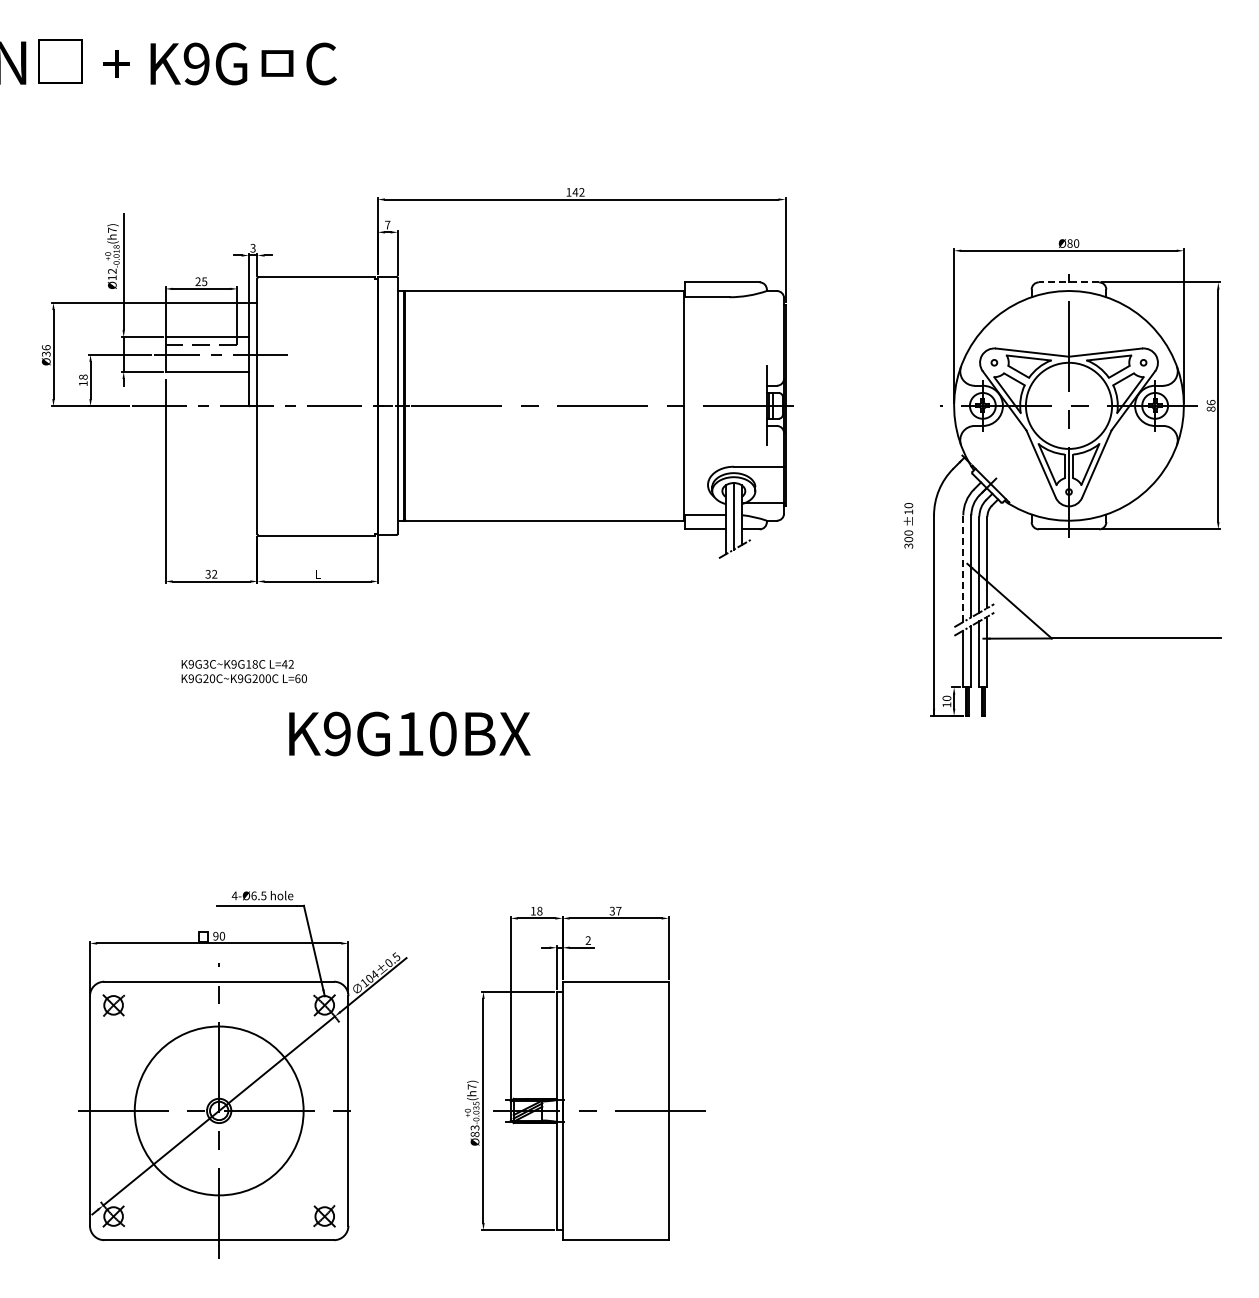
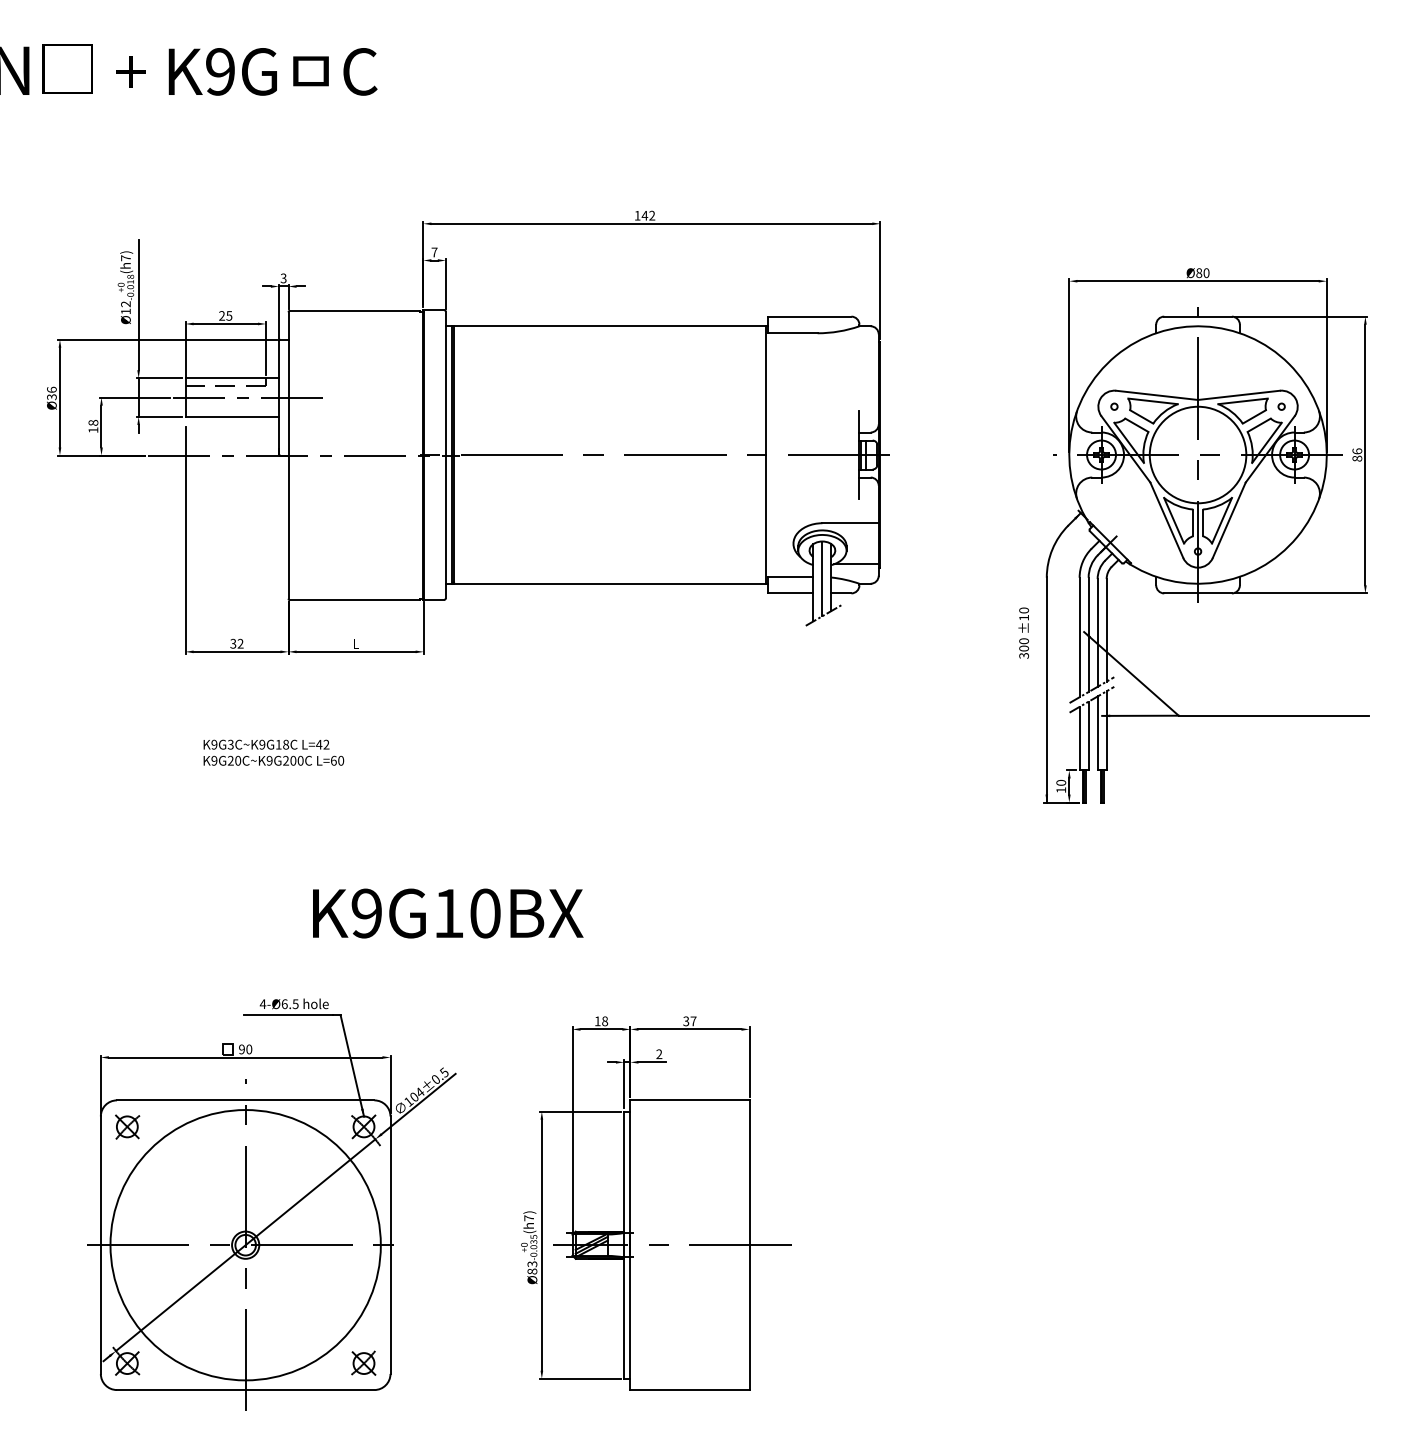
line: (1068, 282) -> (1197, 316), dashed -> solid
text: (908, 525) -> (1023, 632), moved
line: (963, 568) -> (1079, 637), dashed -> solid
text: (409, 733) -> (447, 912), moved
circle: (218, 1110) -> (244, 1244), size x1.43

